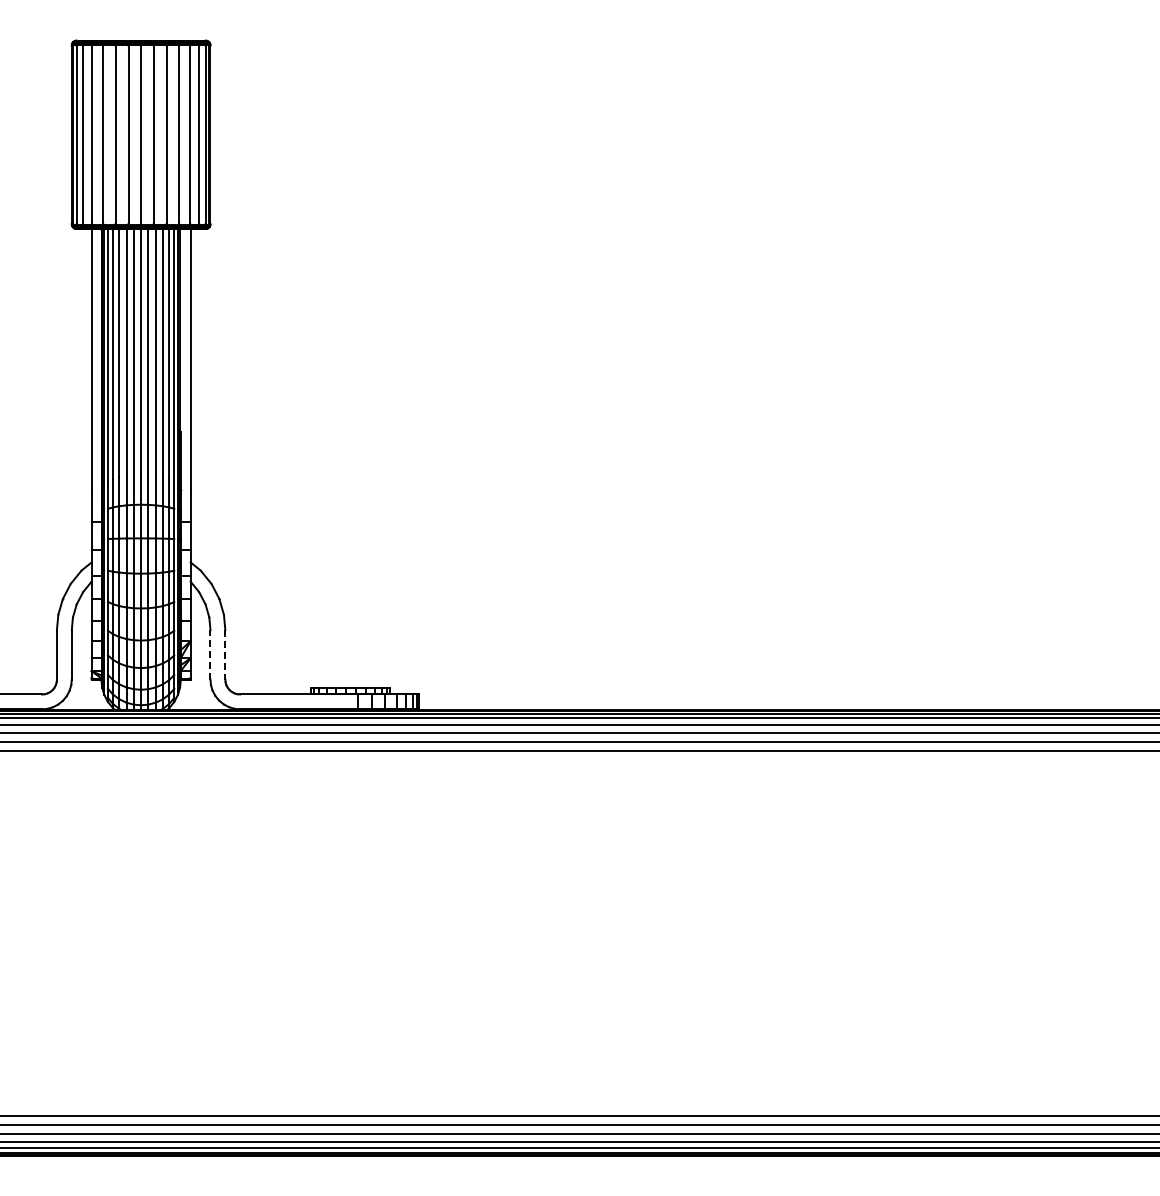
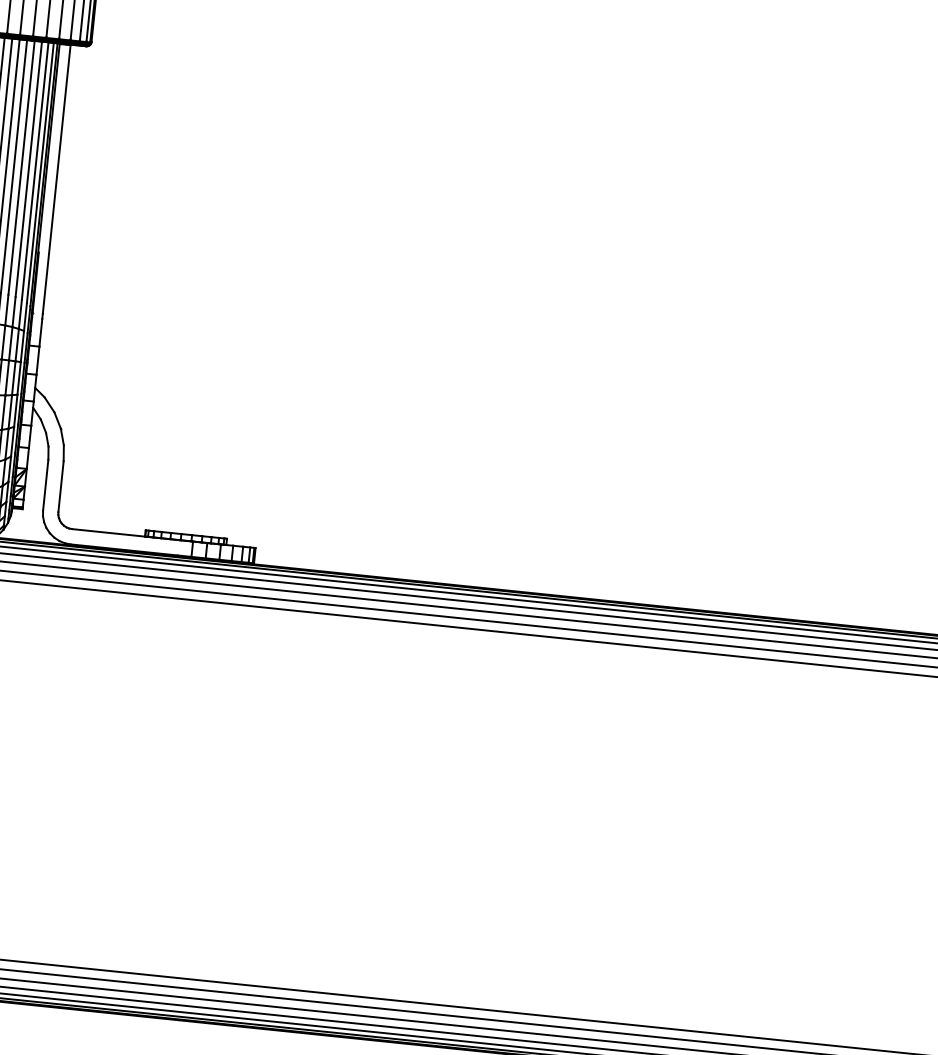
line: (210, 654) -> (45, 484), dashed -> solid
line: (225, 654) -> (61, 486), dashed -> solid

